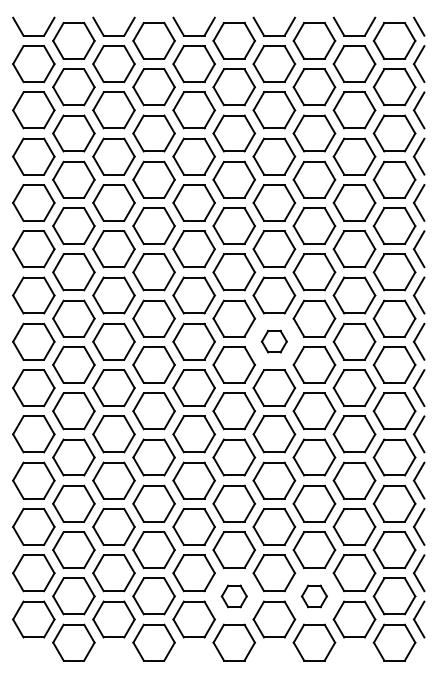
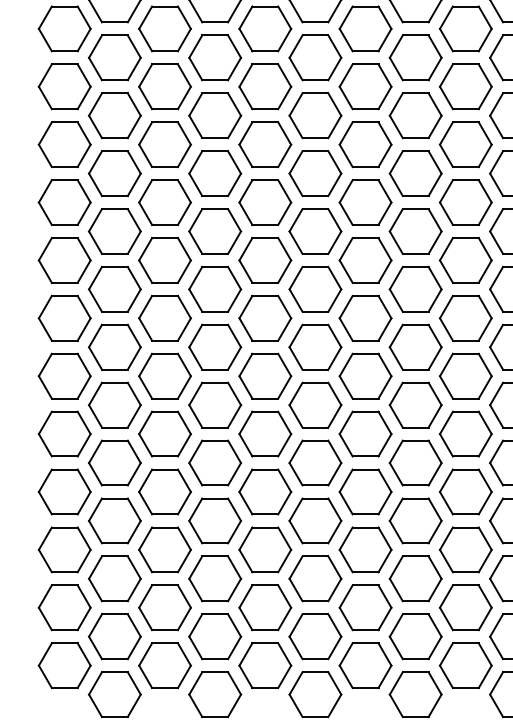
part: (274, 341) -> (365, 317), size x1.67
part: (234, 596) -> (315, 636), size x1.67
part: (314, 596) -> (415, 636), size x1.67

